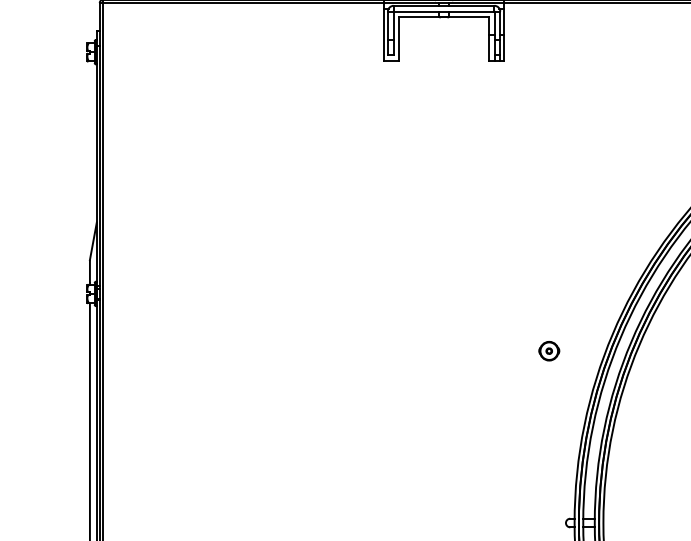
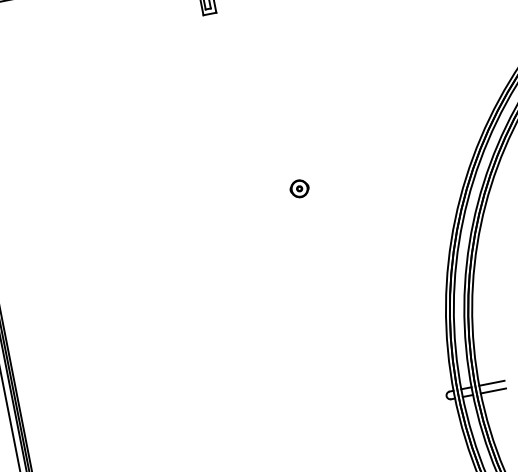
part: (549, 351) -> (299, 189), moved
line: (617, 518) -> (491, 383), added
line: (617, 527) -> (493, 391), added

